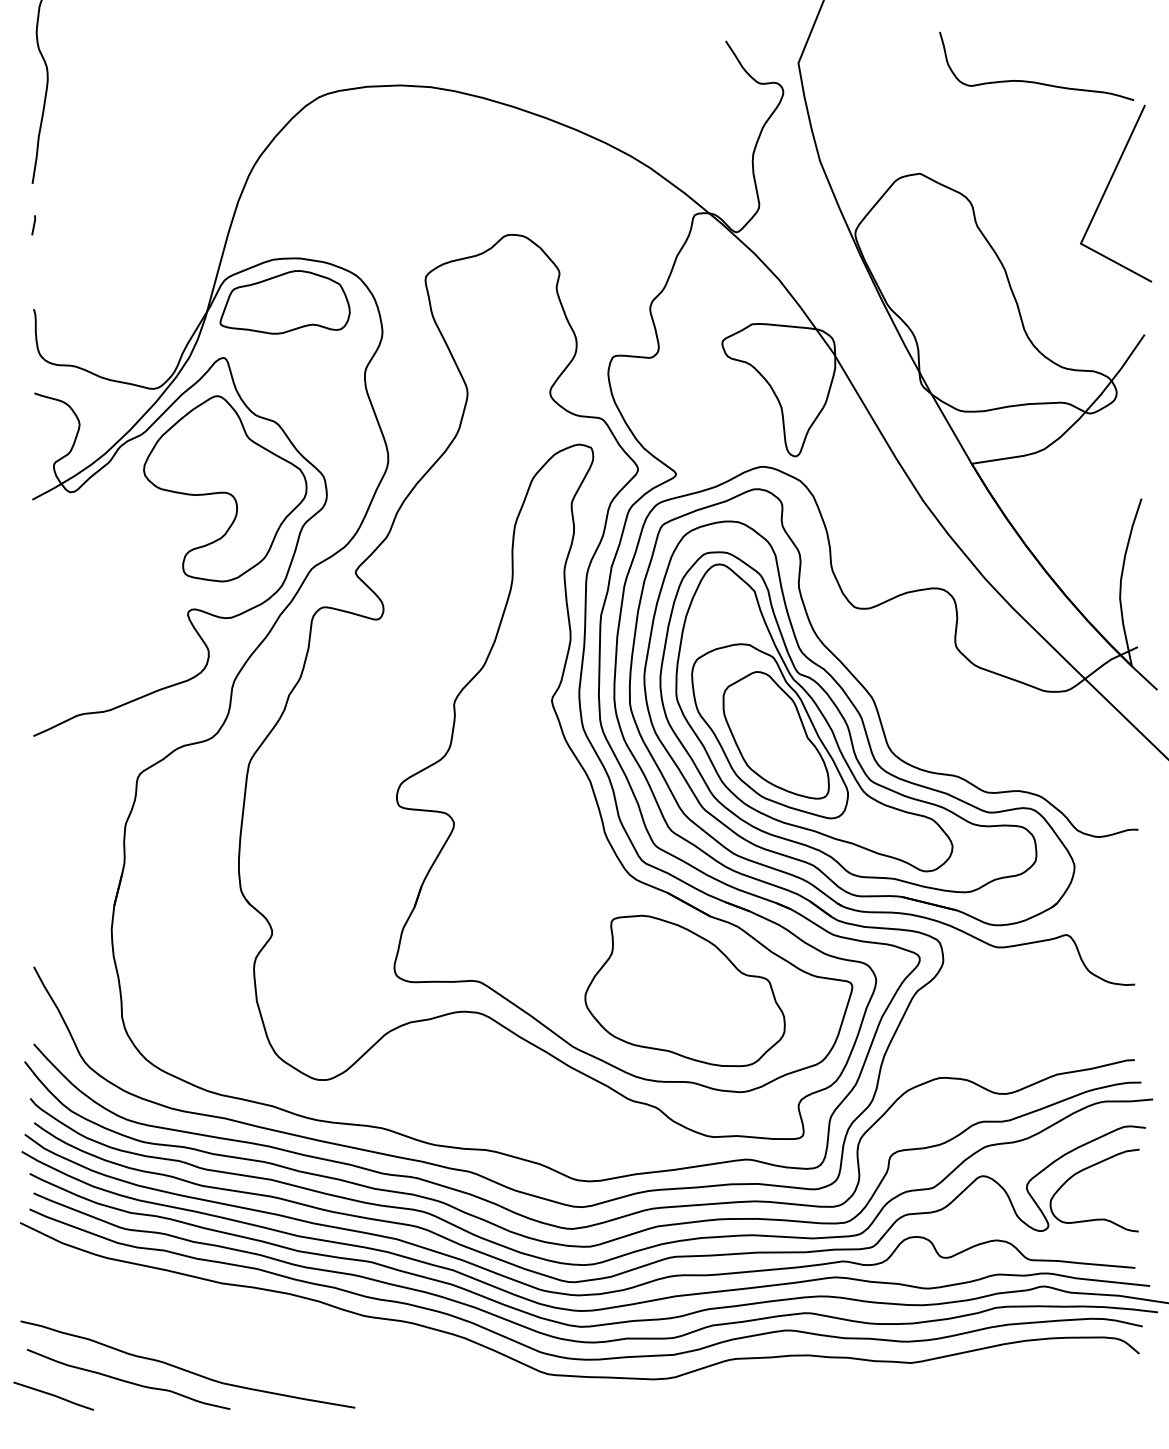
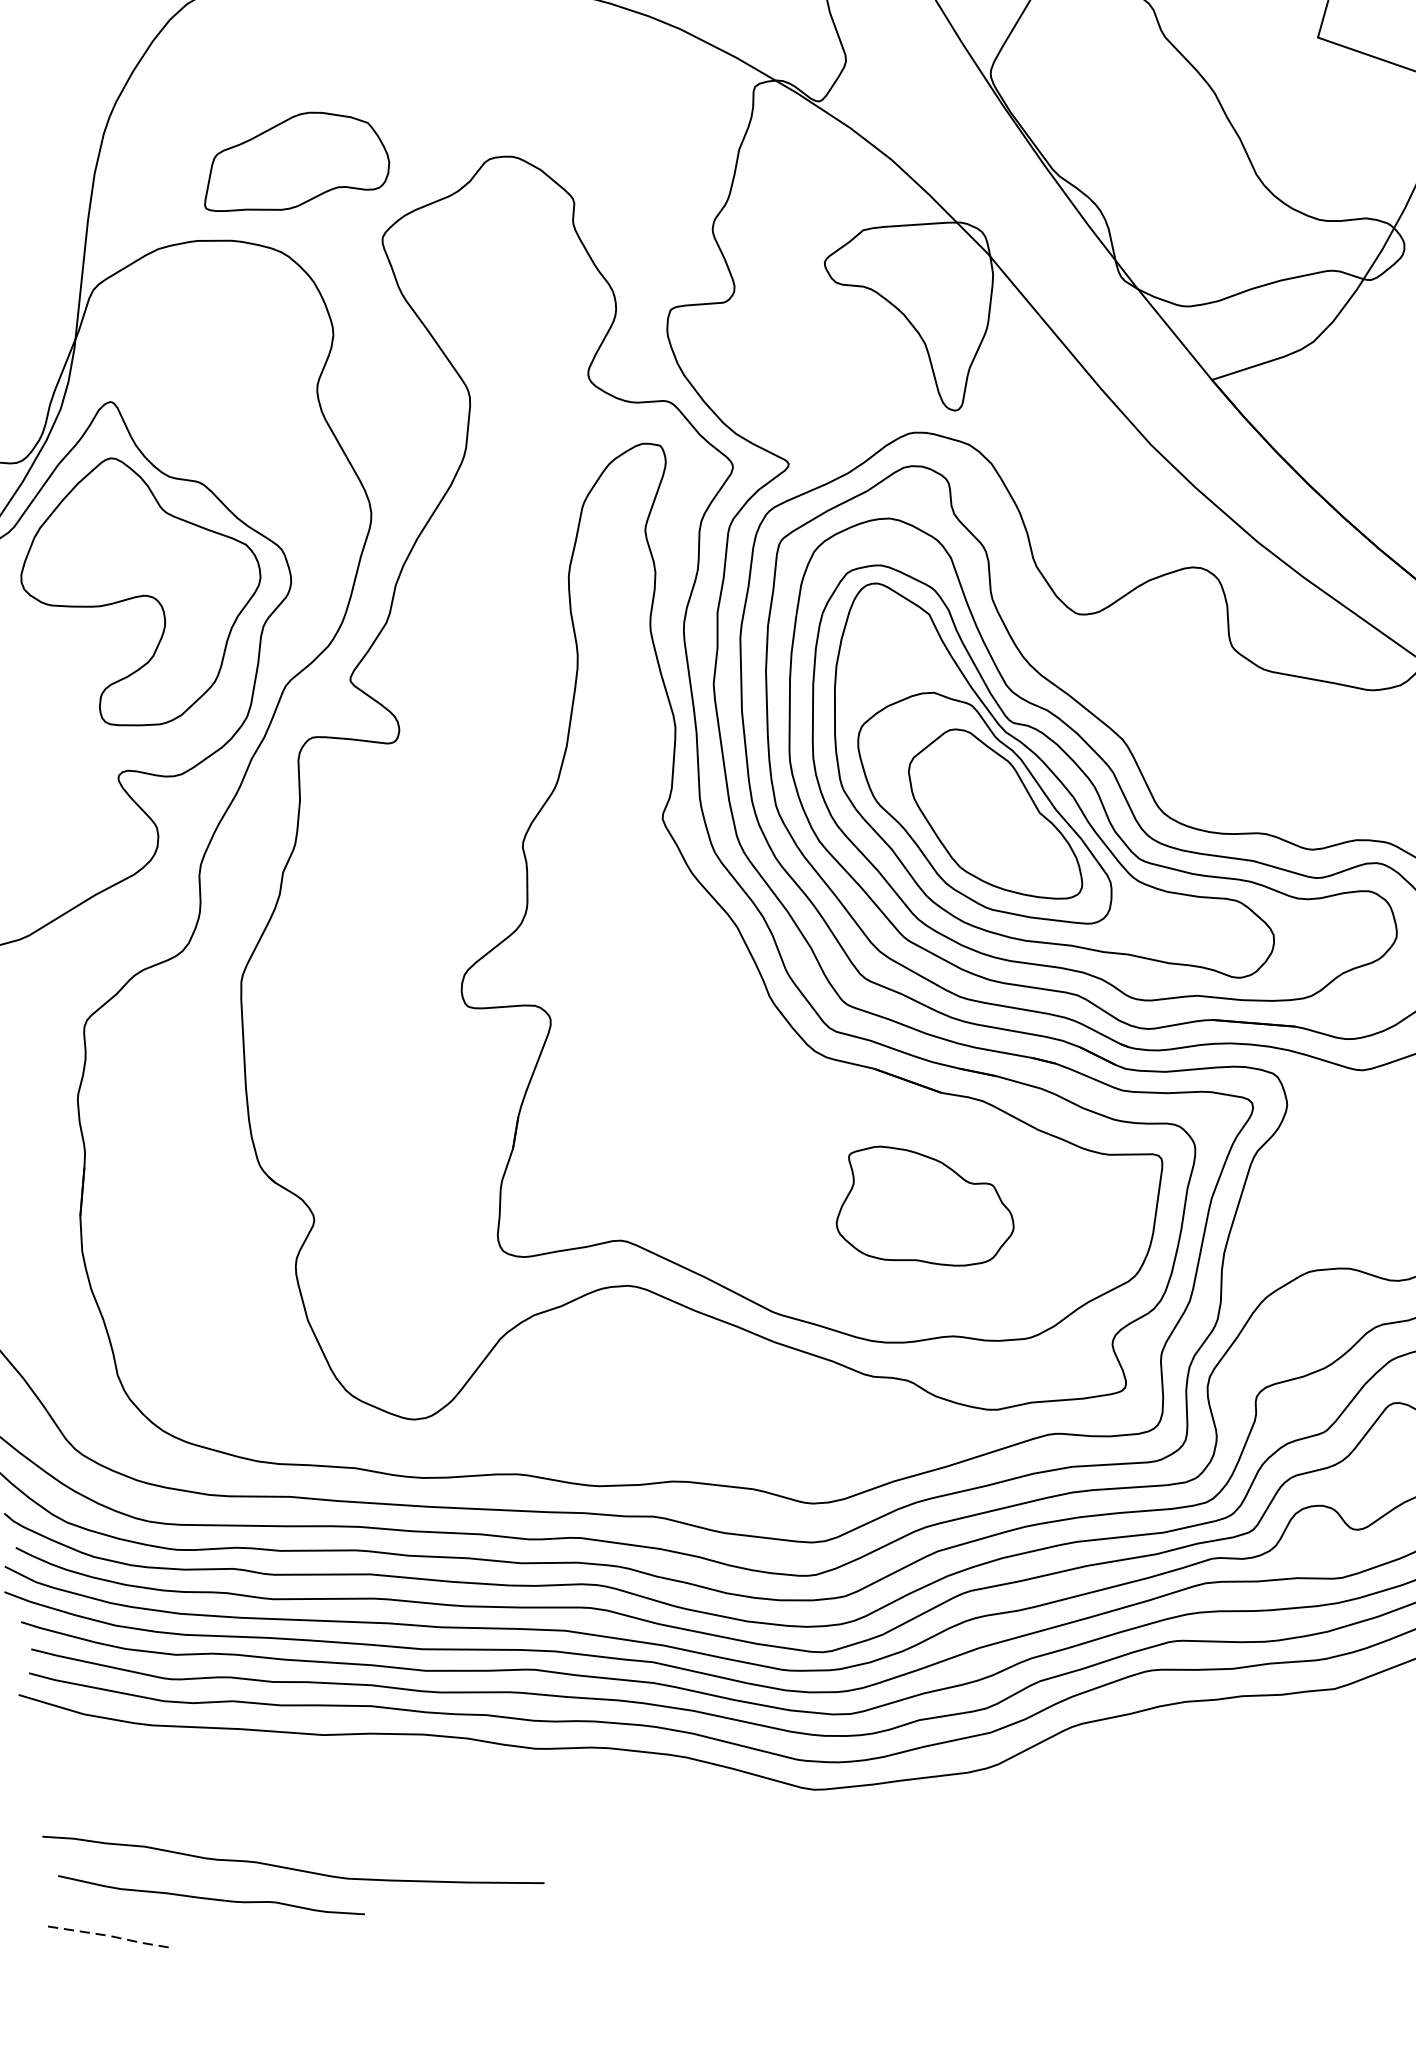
part: (284, 302) -> (292, 161), moved
part: (684, 990) -> (921, 1205), size x0.6
line: (55, 1395) -> (109, 1935), solid -> dashed

